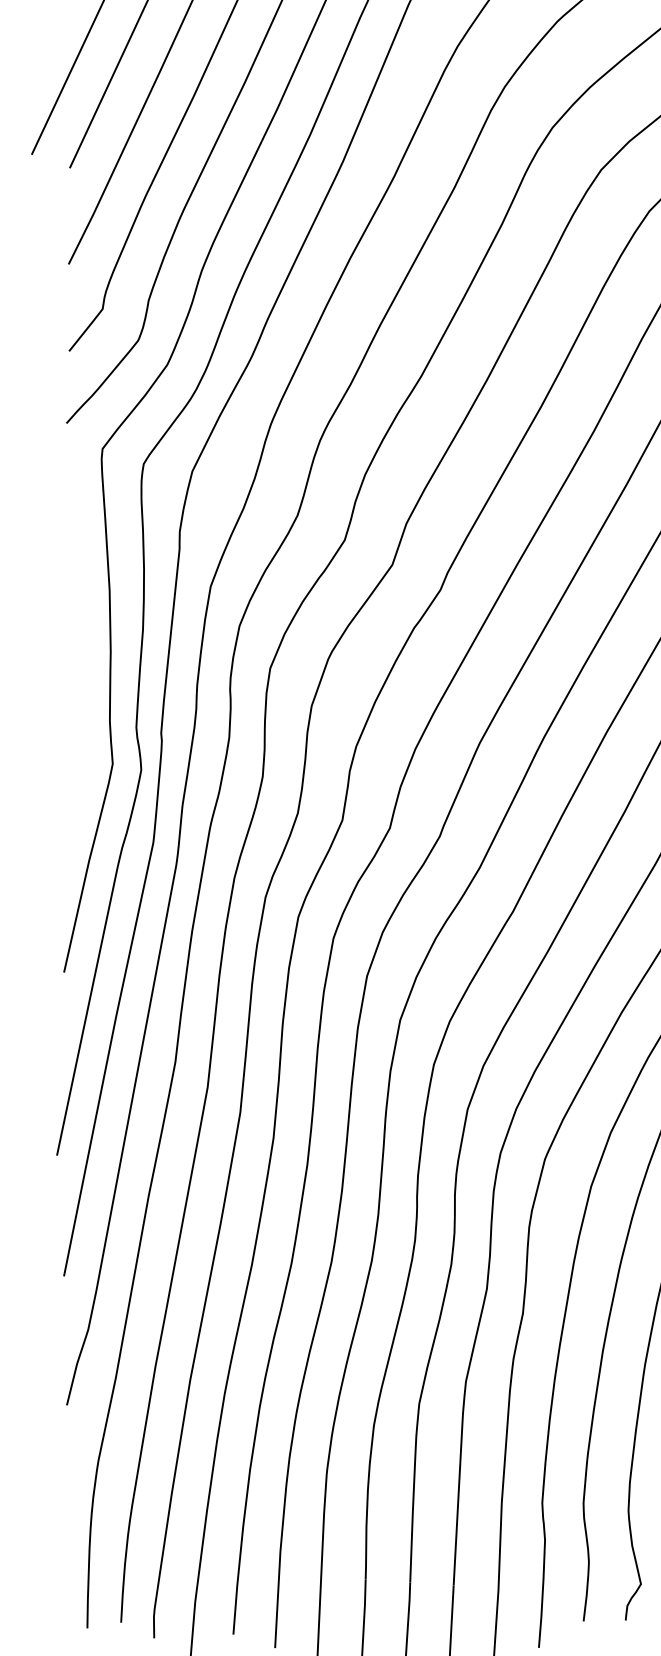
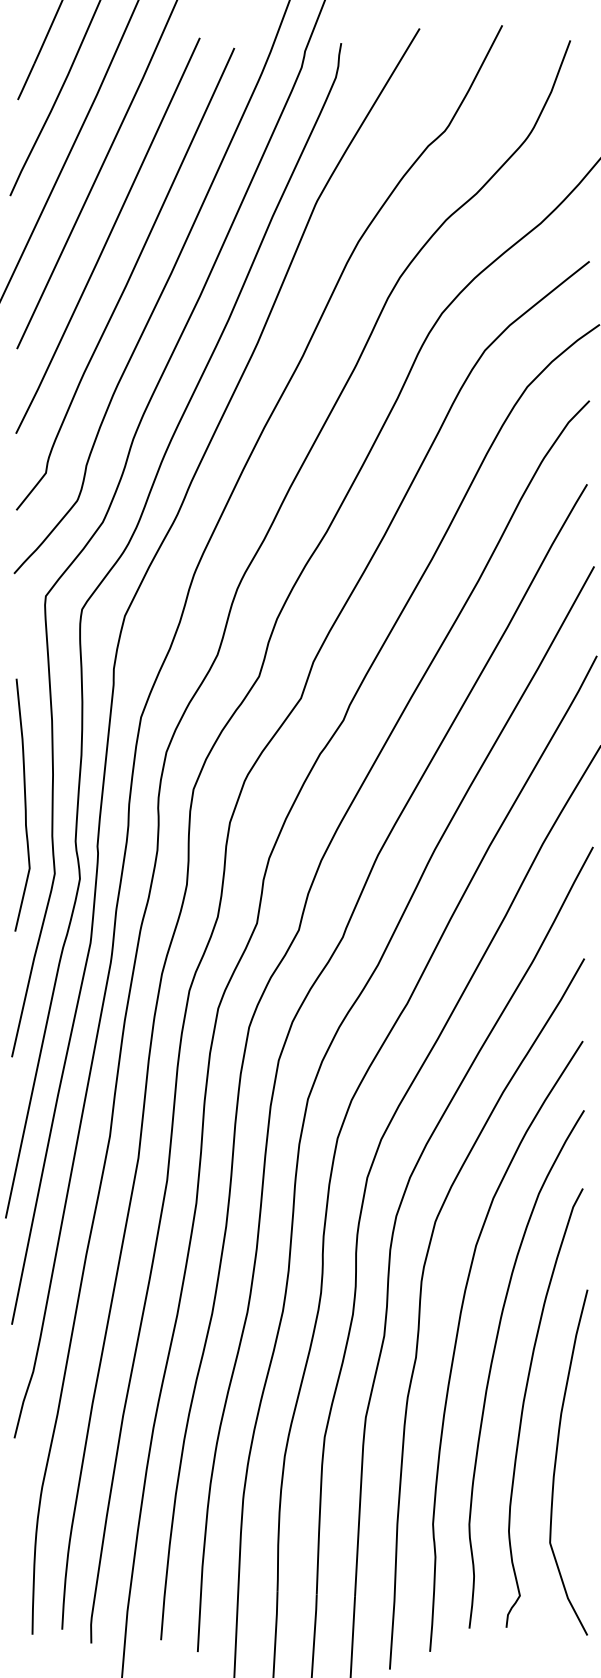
curve: (78, 685) -> (24, 804), added

